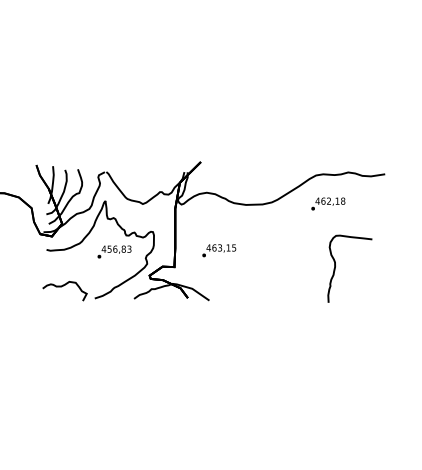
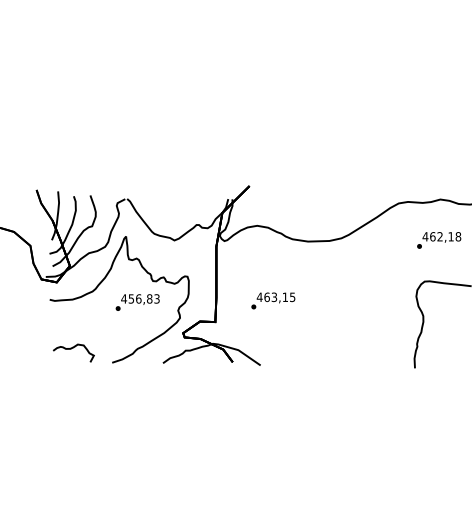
text: (328, 203) -> (439, 239), moved
part: (65, 290) -> (74, 352), size x0.71

